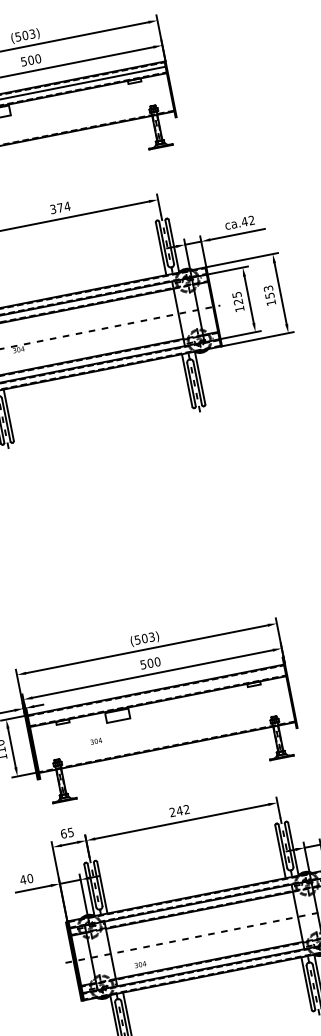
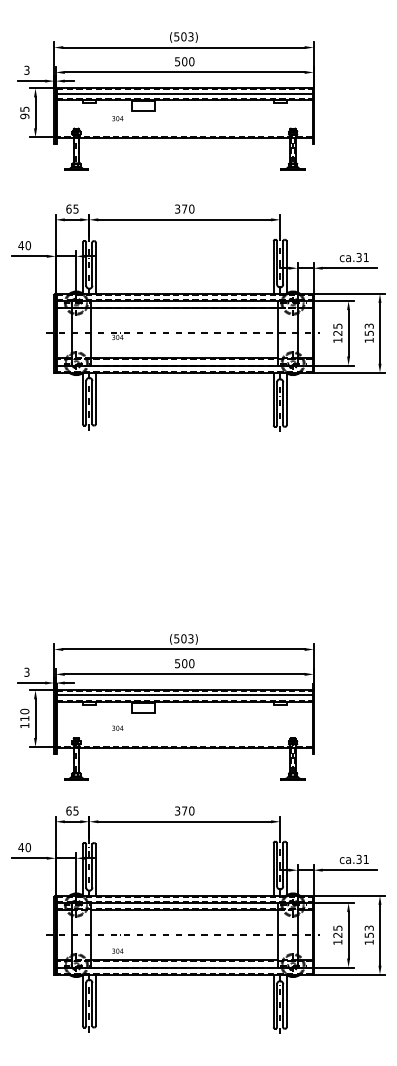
text: (67, 205) -> (191, 208), 374 -> 370
text: (248, 221) -> (362, 257), ca.42 -> ca.31
line: (156, 695) -> (184, 695), added
text: (179, 810) -> (184, 810), 242 -> 370

